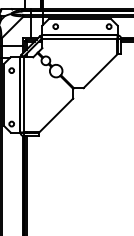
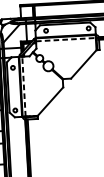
line: (80, 39) -> (66, 39), solid -> dashed
line: (24, 94) -> (24, 86), solid -> dashed

